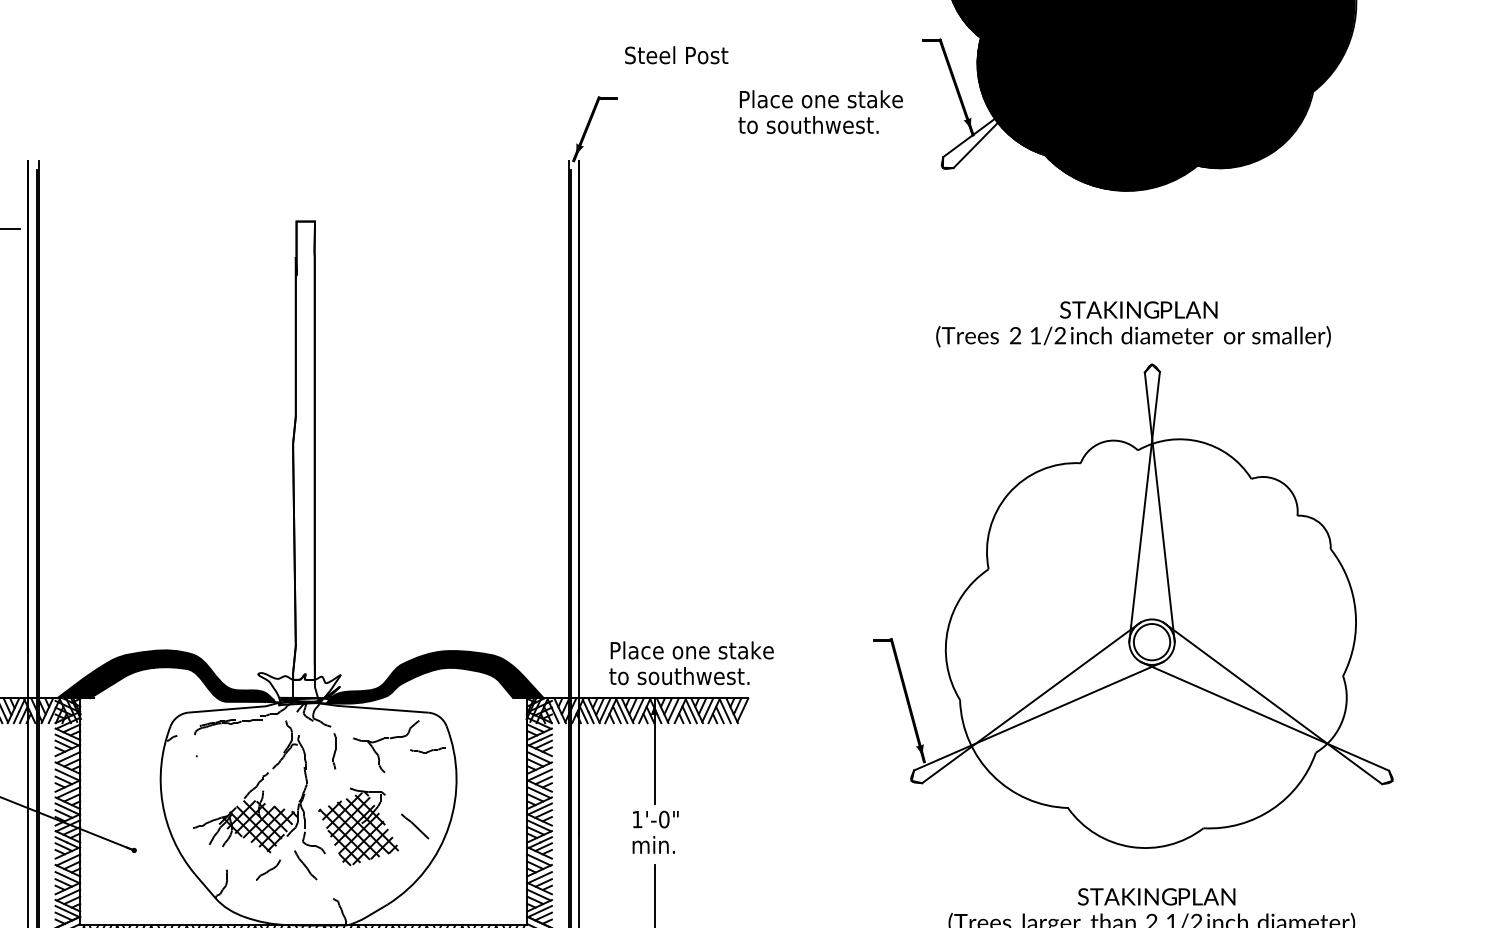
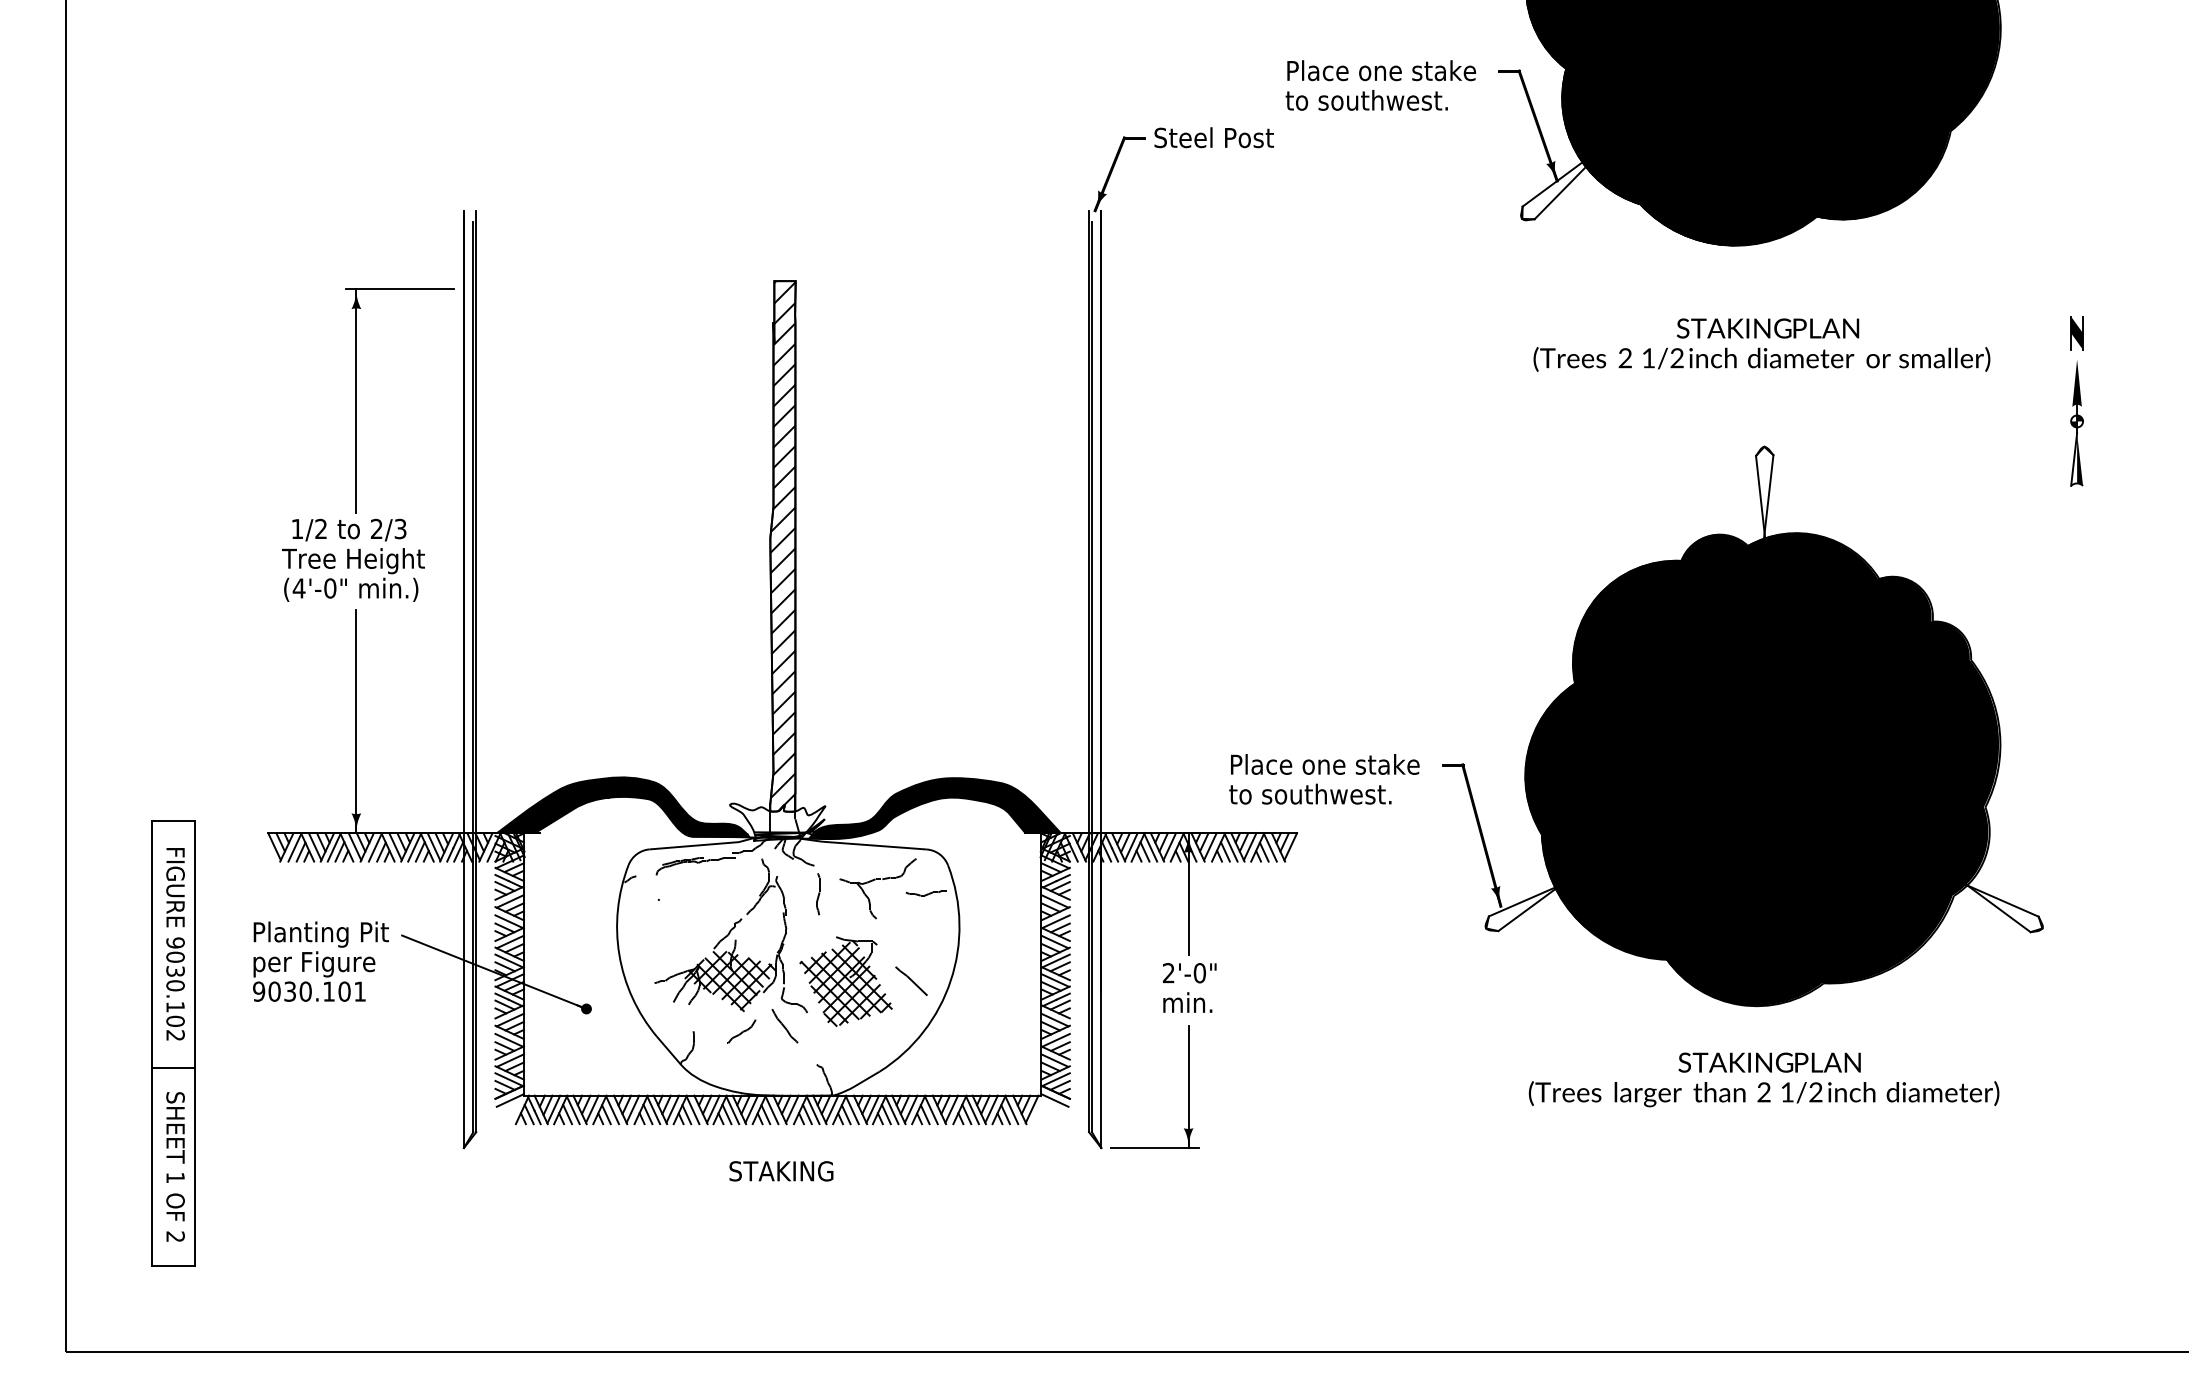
text: (676, 55) -> (1213, 137), moved
text: (820, 112) -> (1380, 85), moved
text: (1133, 323) -> (1761, 344), moved
part: (1421, 325) -> (2076, 401), added
hatch: (303, 450) -> (782, 546), added
fill: (1152, 641) -> (1764, 767), added
fill: (1149, 642) -> (1761, 768), added
text: (691, 663) -> (1324, 779), moved
text: (637, 819) -> (1168, 973), 1'-0" -> 2'-0"
fill: (134, 850) -> (586, 1008), added

